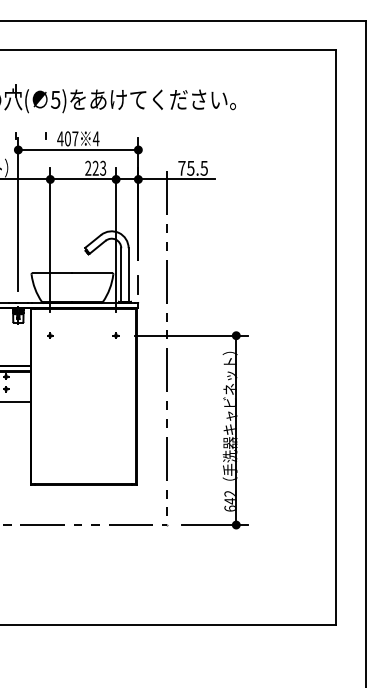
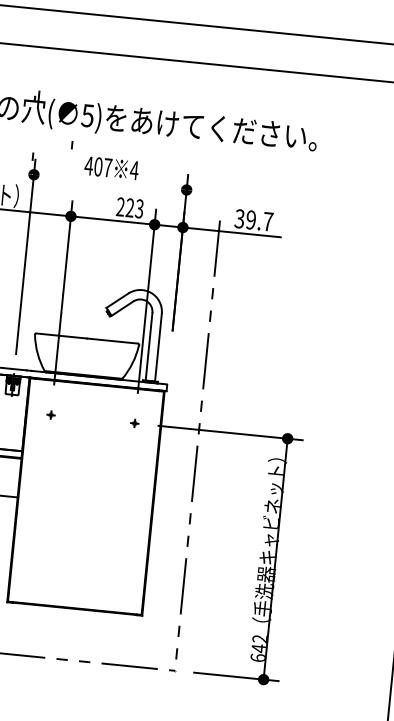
line: (45, 135) -> (71, 144), moved
line: (78, 149) -> (110, 181), removed
text: (192, 167) -> (253, 219), 75.5 -> 39.7
line: (137, 284) -> (168, 361), removed

